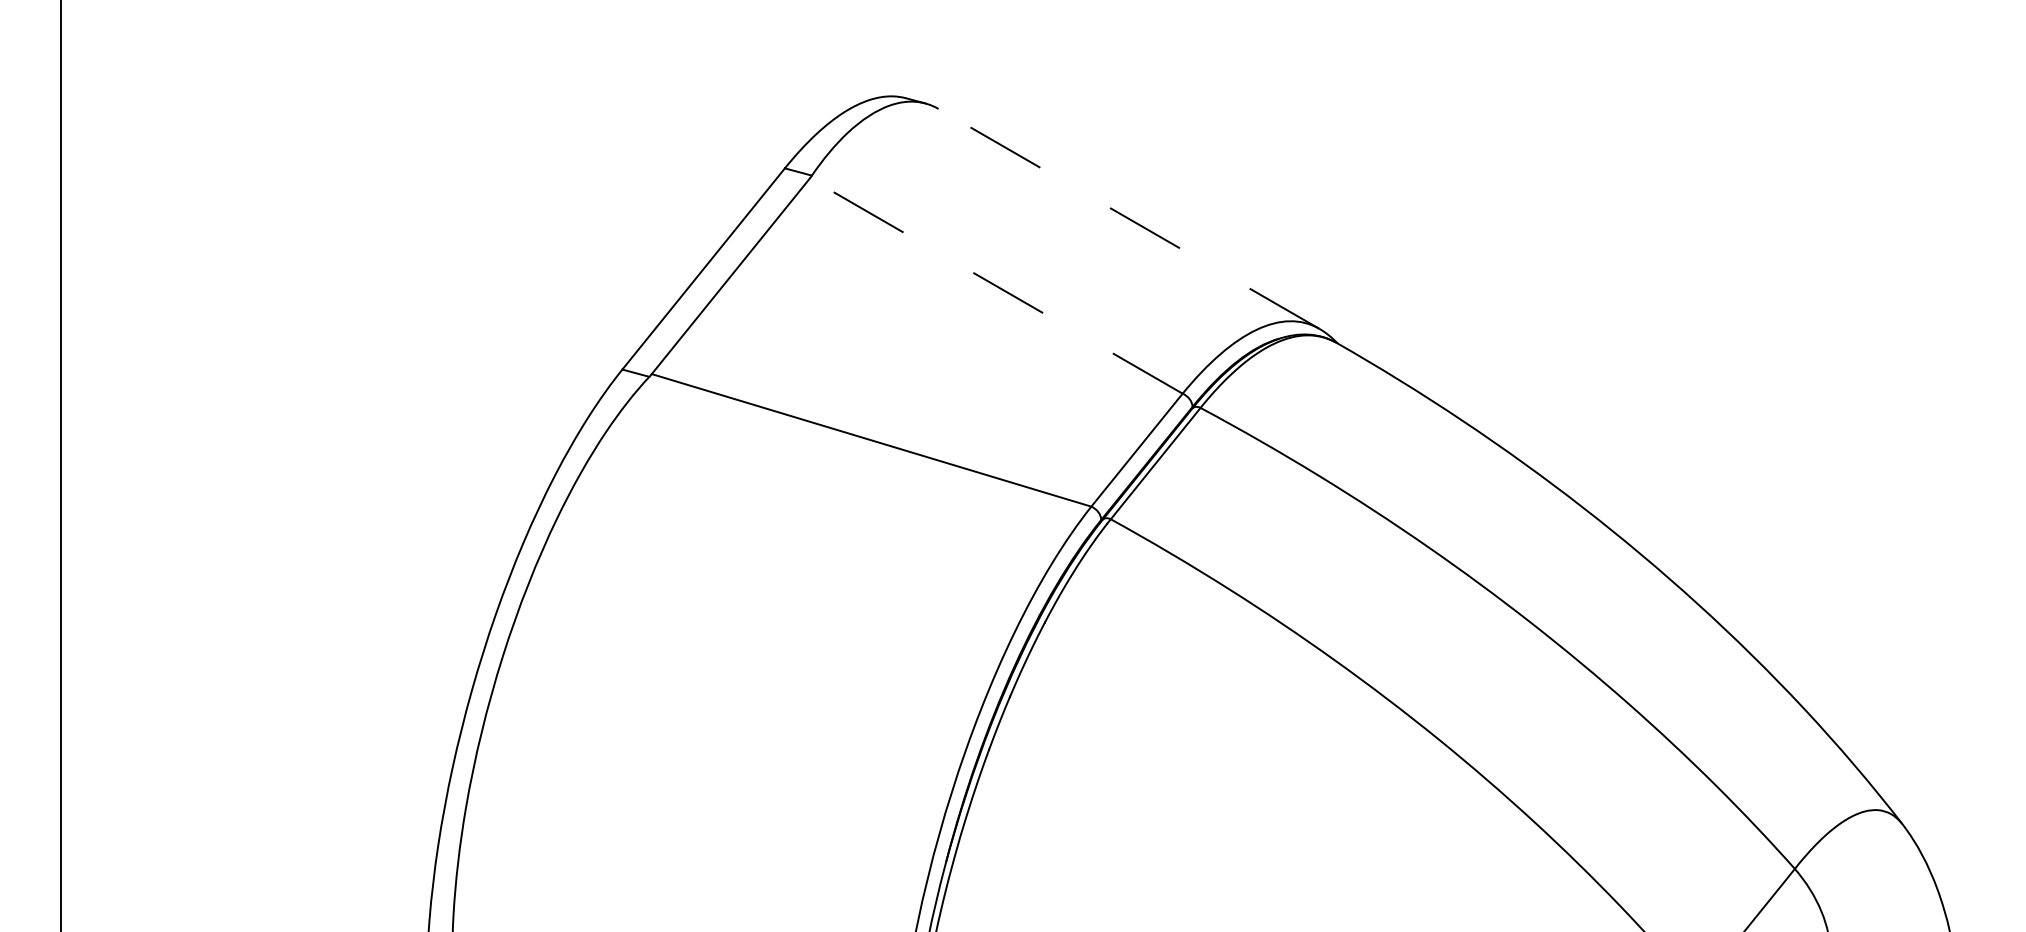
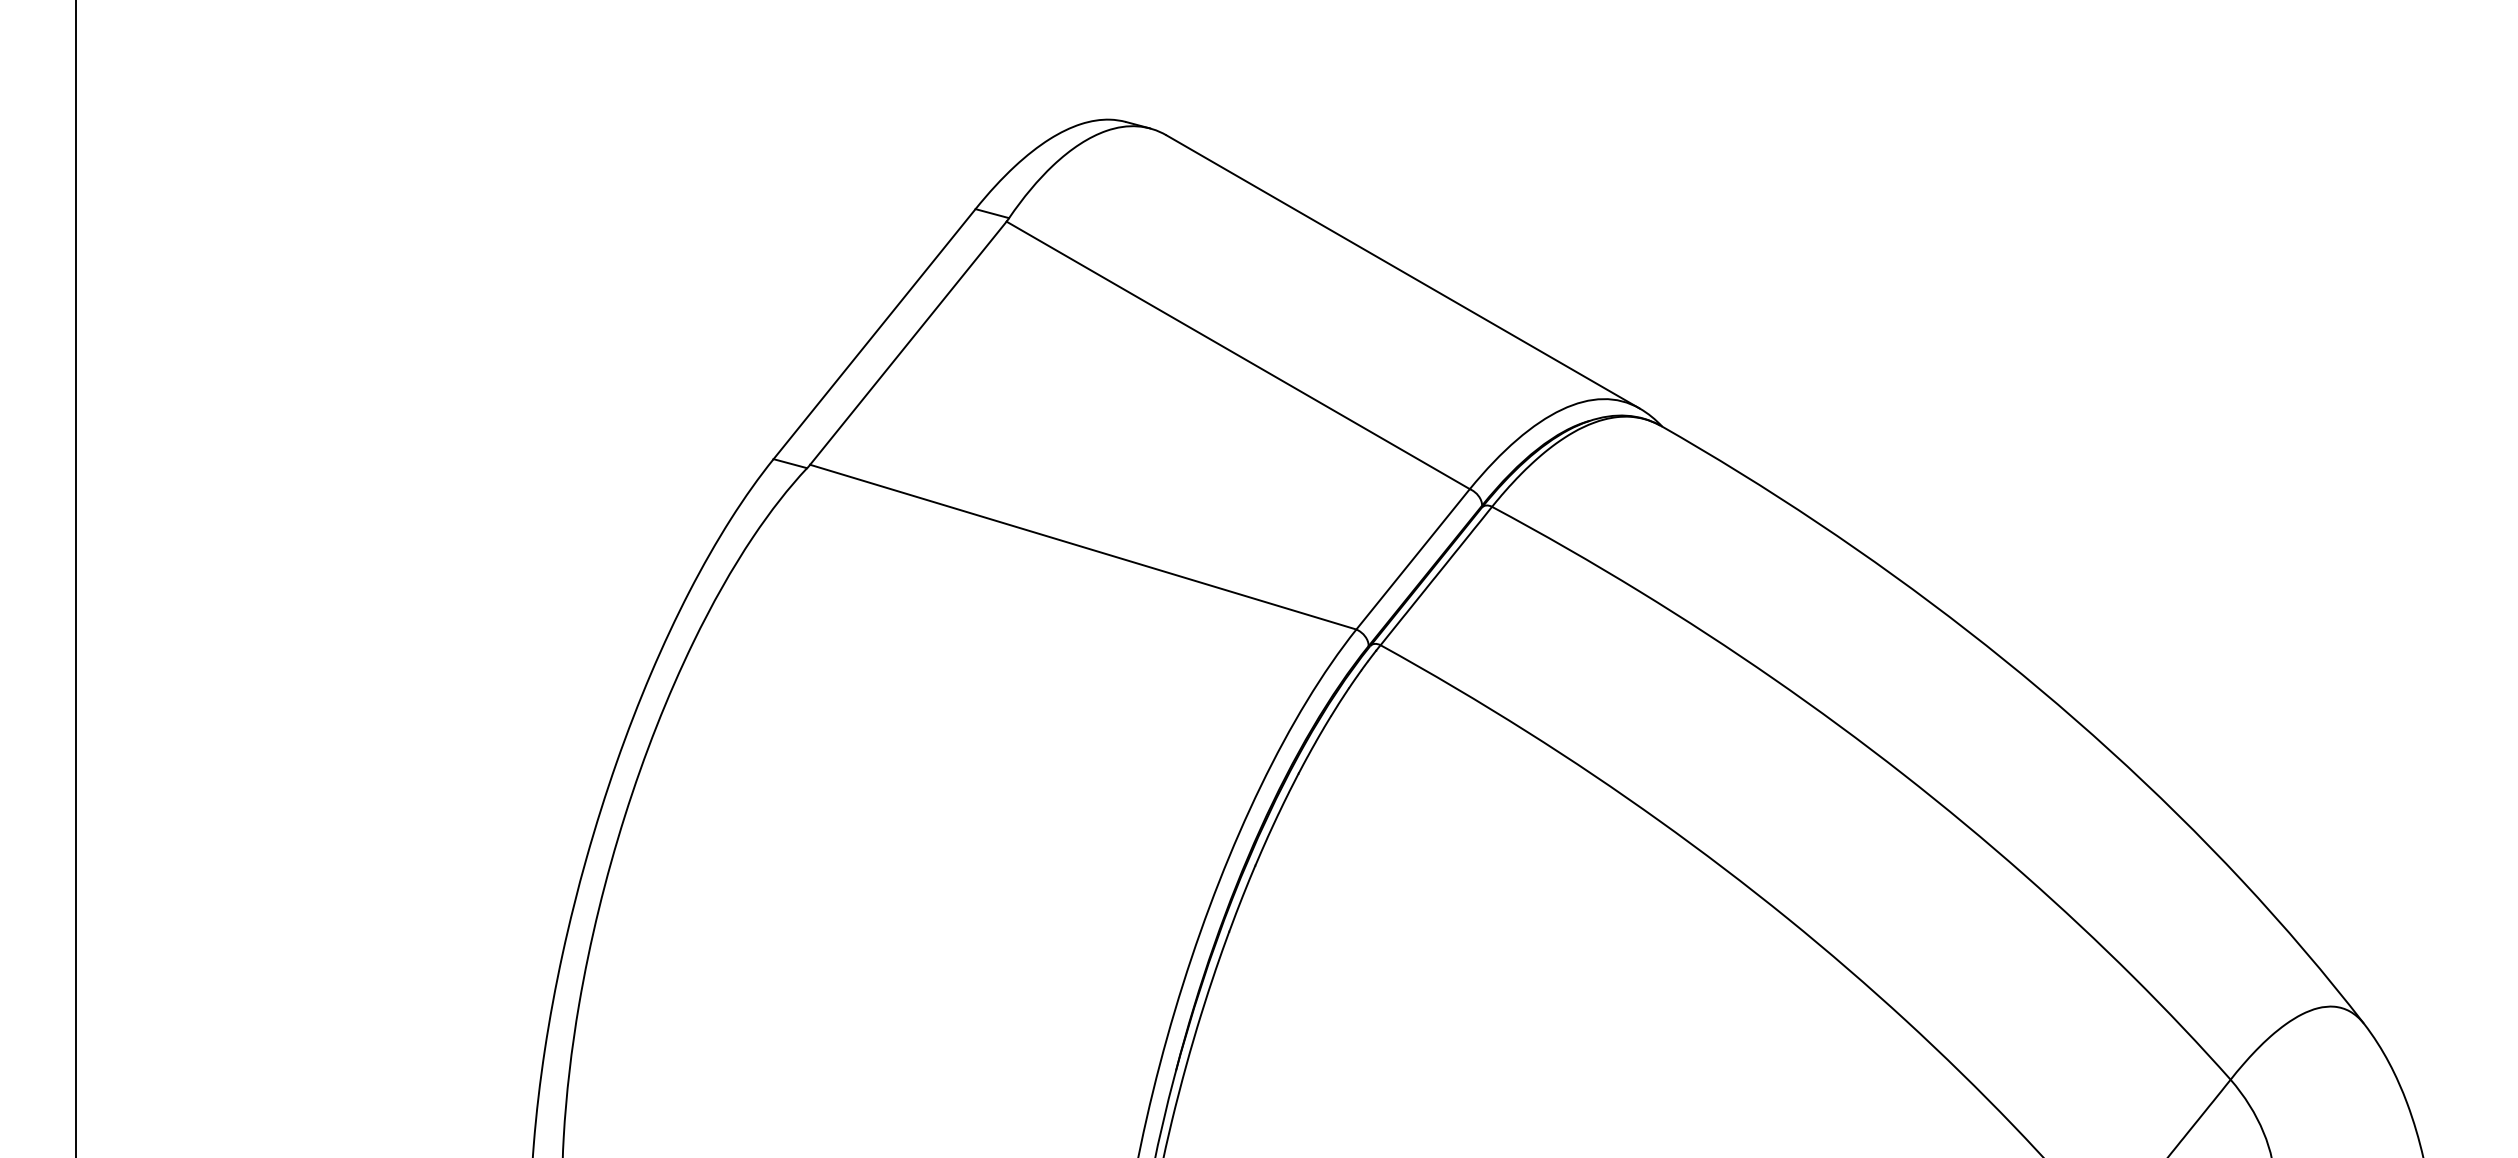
line: (1128, 218) -> (1402, 271), dashed -> solid
line: (995, 286) -> (1237, 355), dashed -> solid

